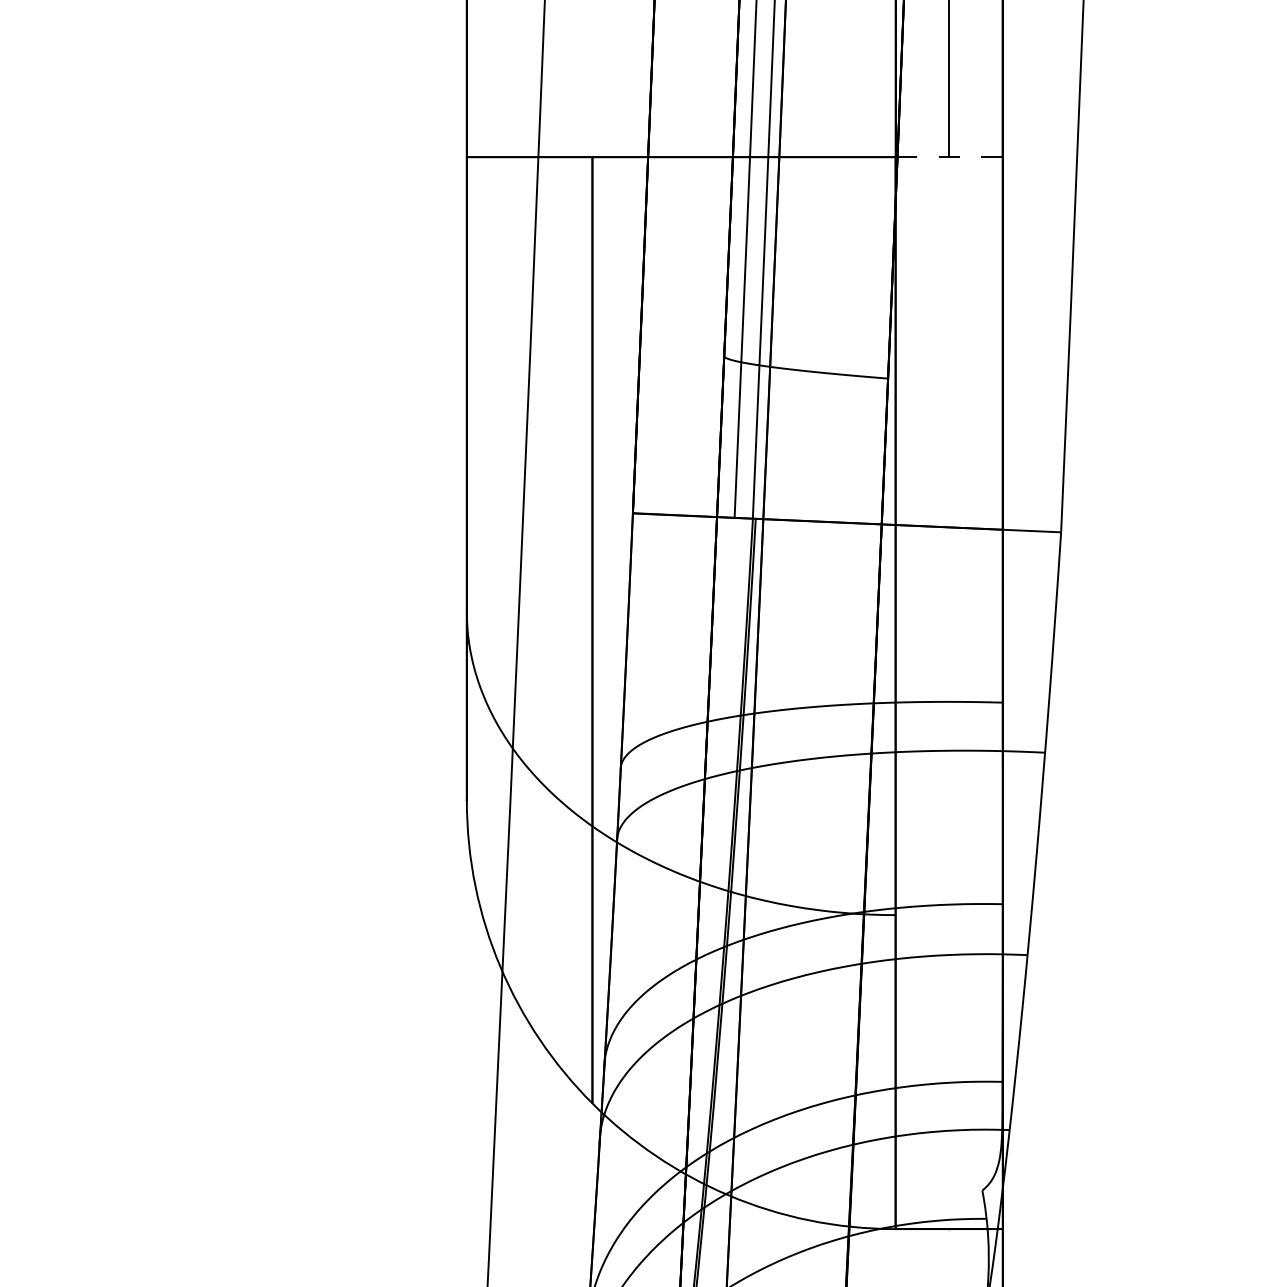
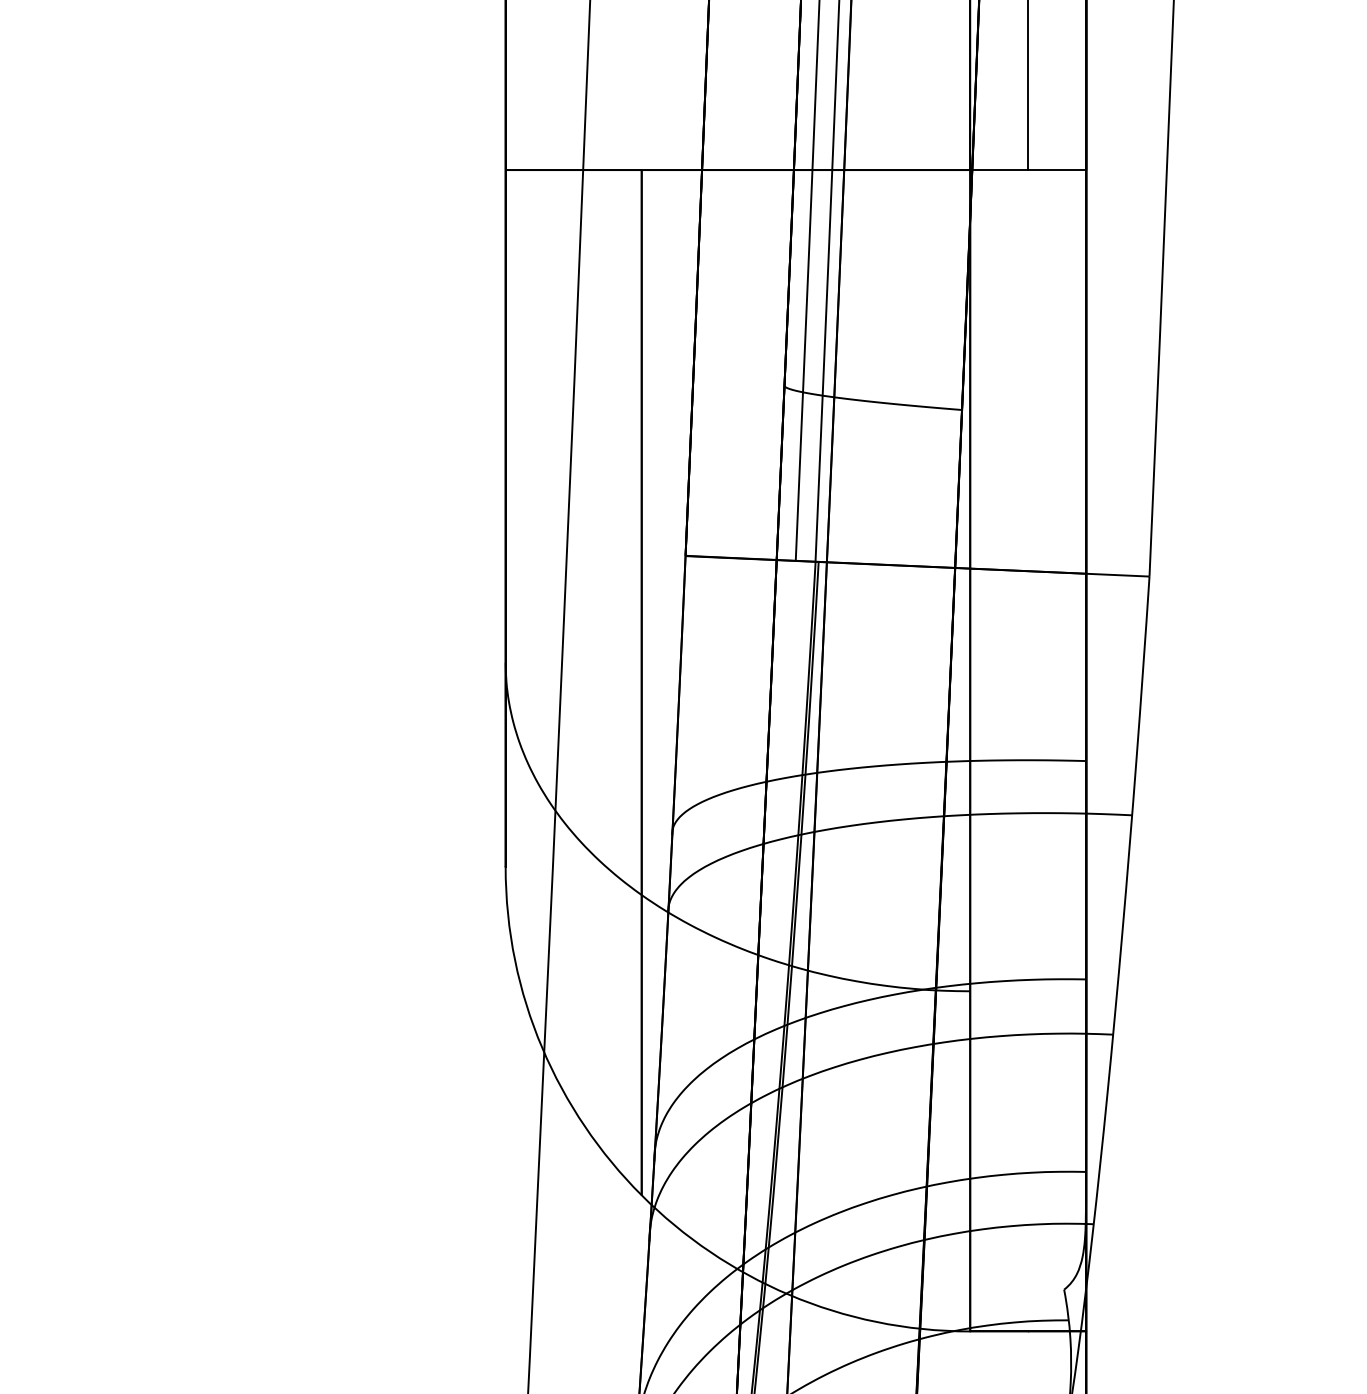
line: (949, 157) -> (1028, 170), dashed -> solid

